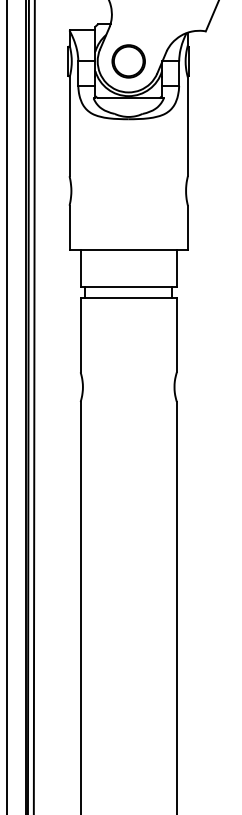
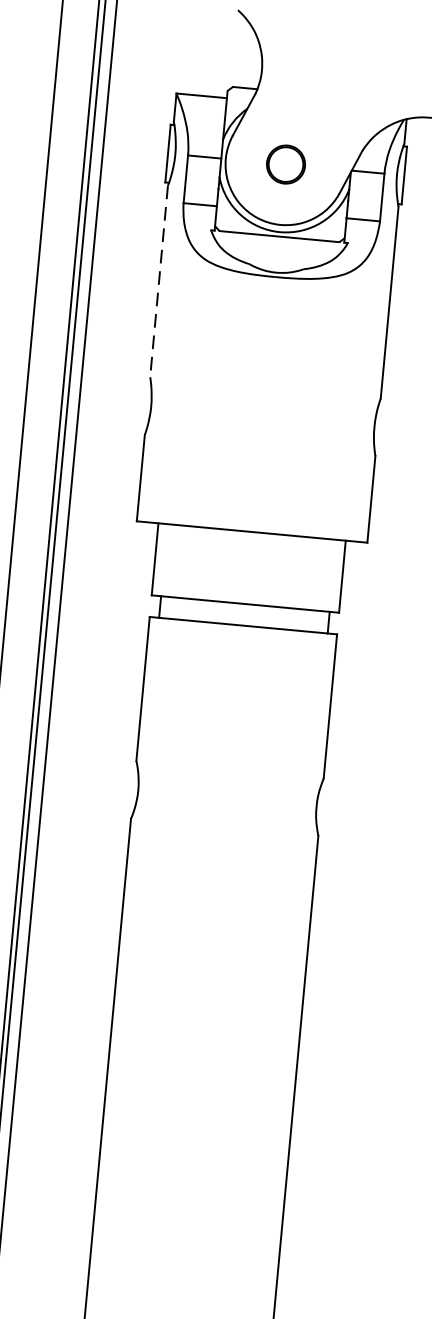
part: (128, 61) -> (285, 164), size x0.6
line: (69, 127) -> (158, 282), solid -> dashed

